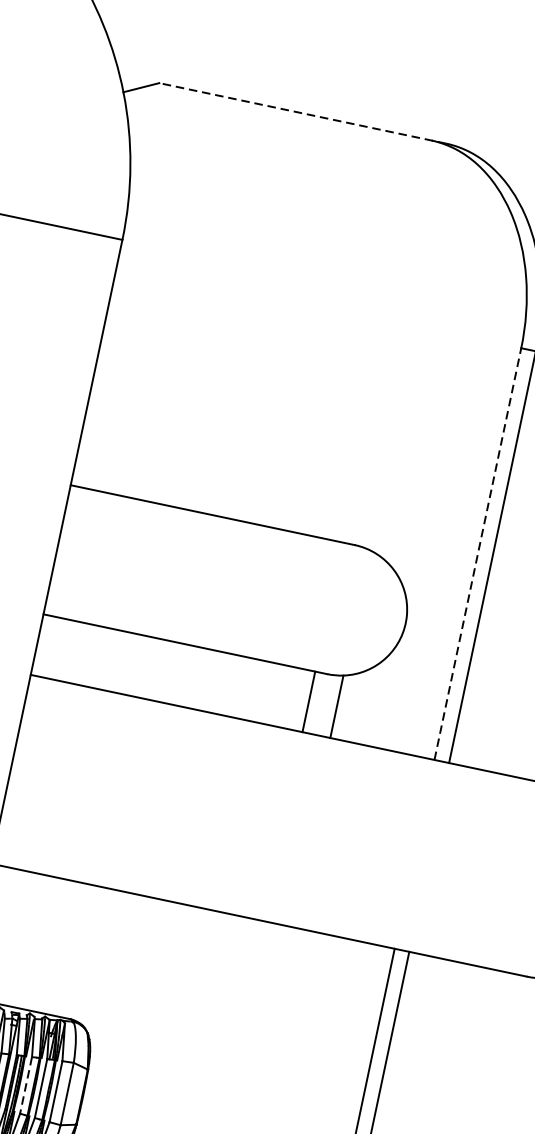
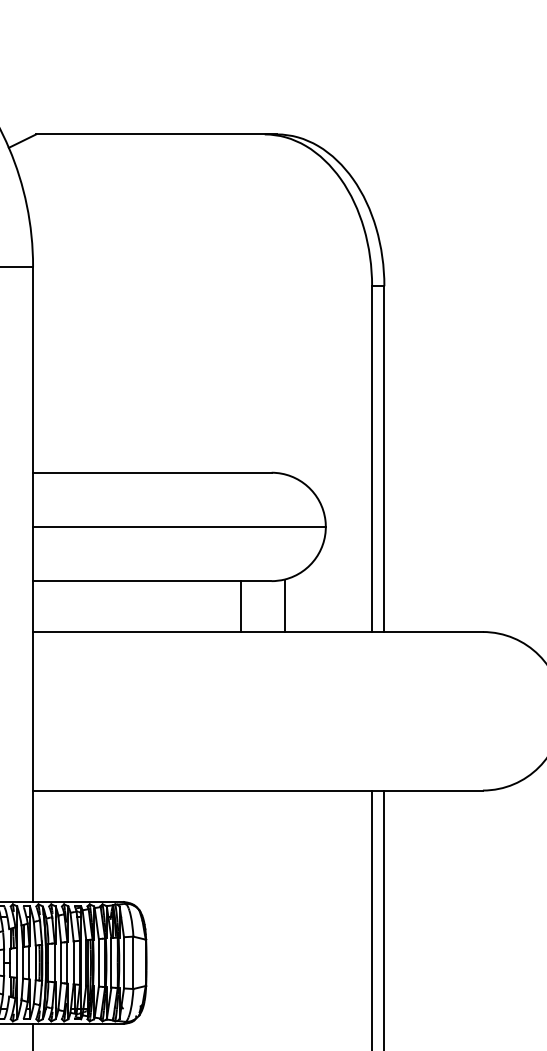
line: (302, 113) -> (156, 134), dashed -> solid
line: (478, 554) -> (372, 459), dashed -> solid
line: (231, 585) -> (179, 526), added
line: (309, 701) -> (241, 606), moved
line: (25, 1084) -> (98, 962), dashed -> solid

